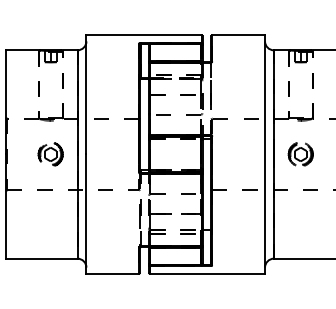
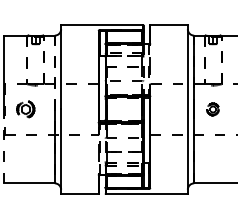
line: (77, 102) -> (54, 72), solid -> dashed
part: (50, 154) -> (25, 109), moved
part: (299, 154) -> (212, 109), size x0.7
line: (6, 206) -> (4, 146), solid -> dashed

